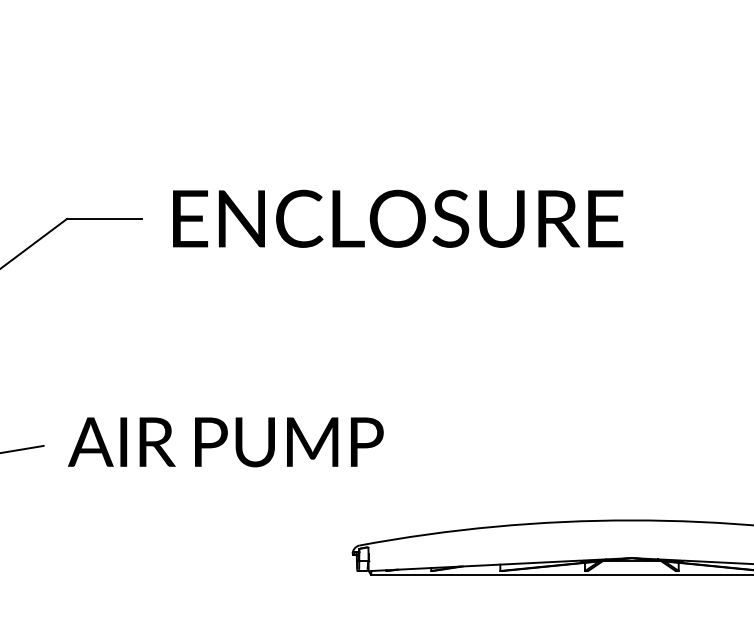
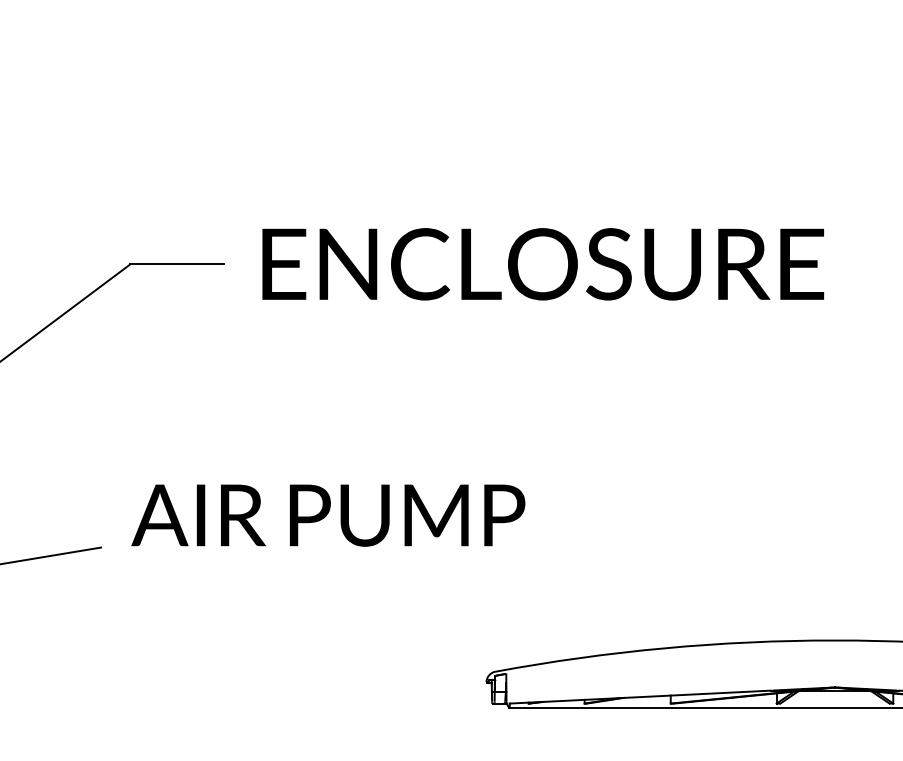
text: (225, 442) -> (327, 515), moved

